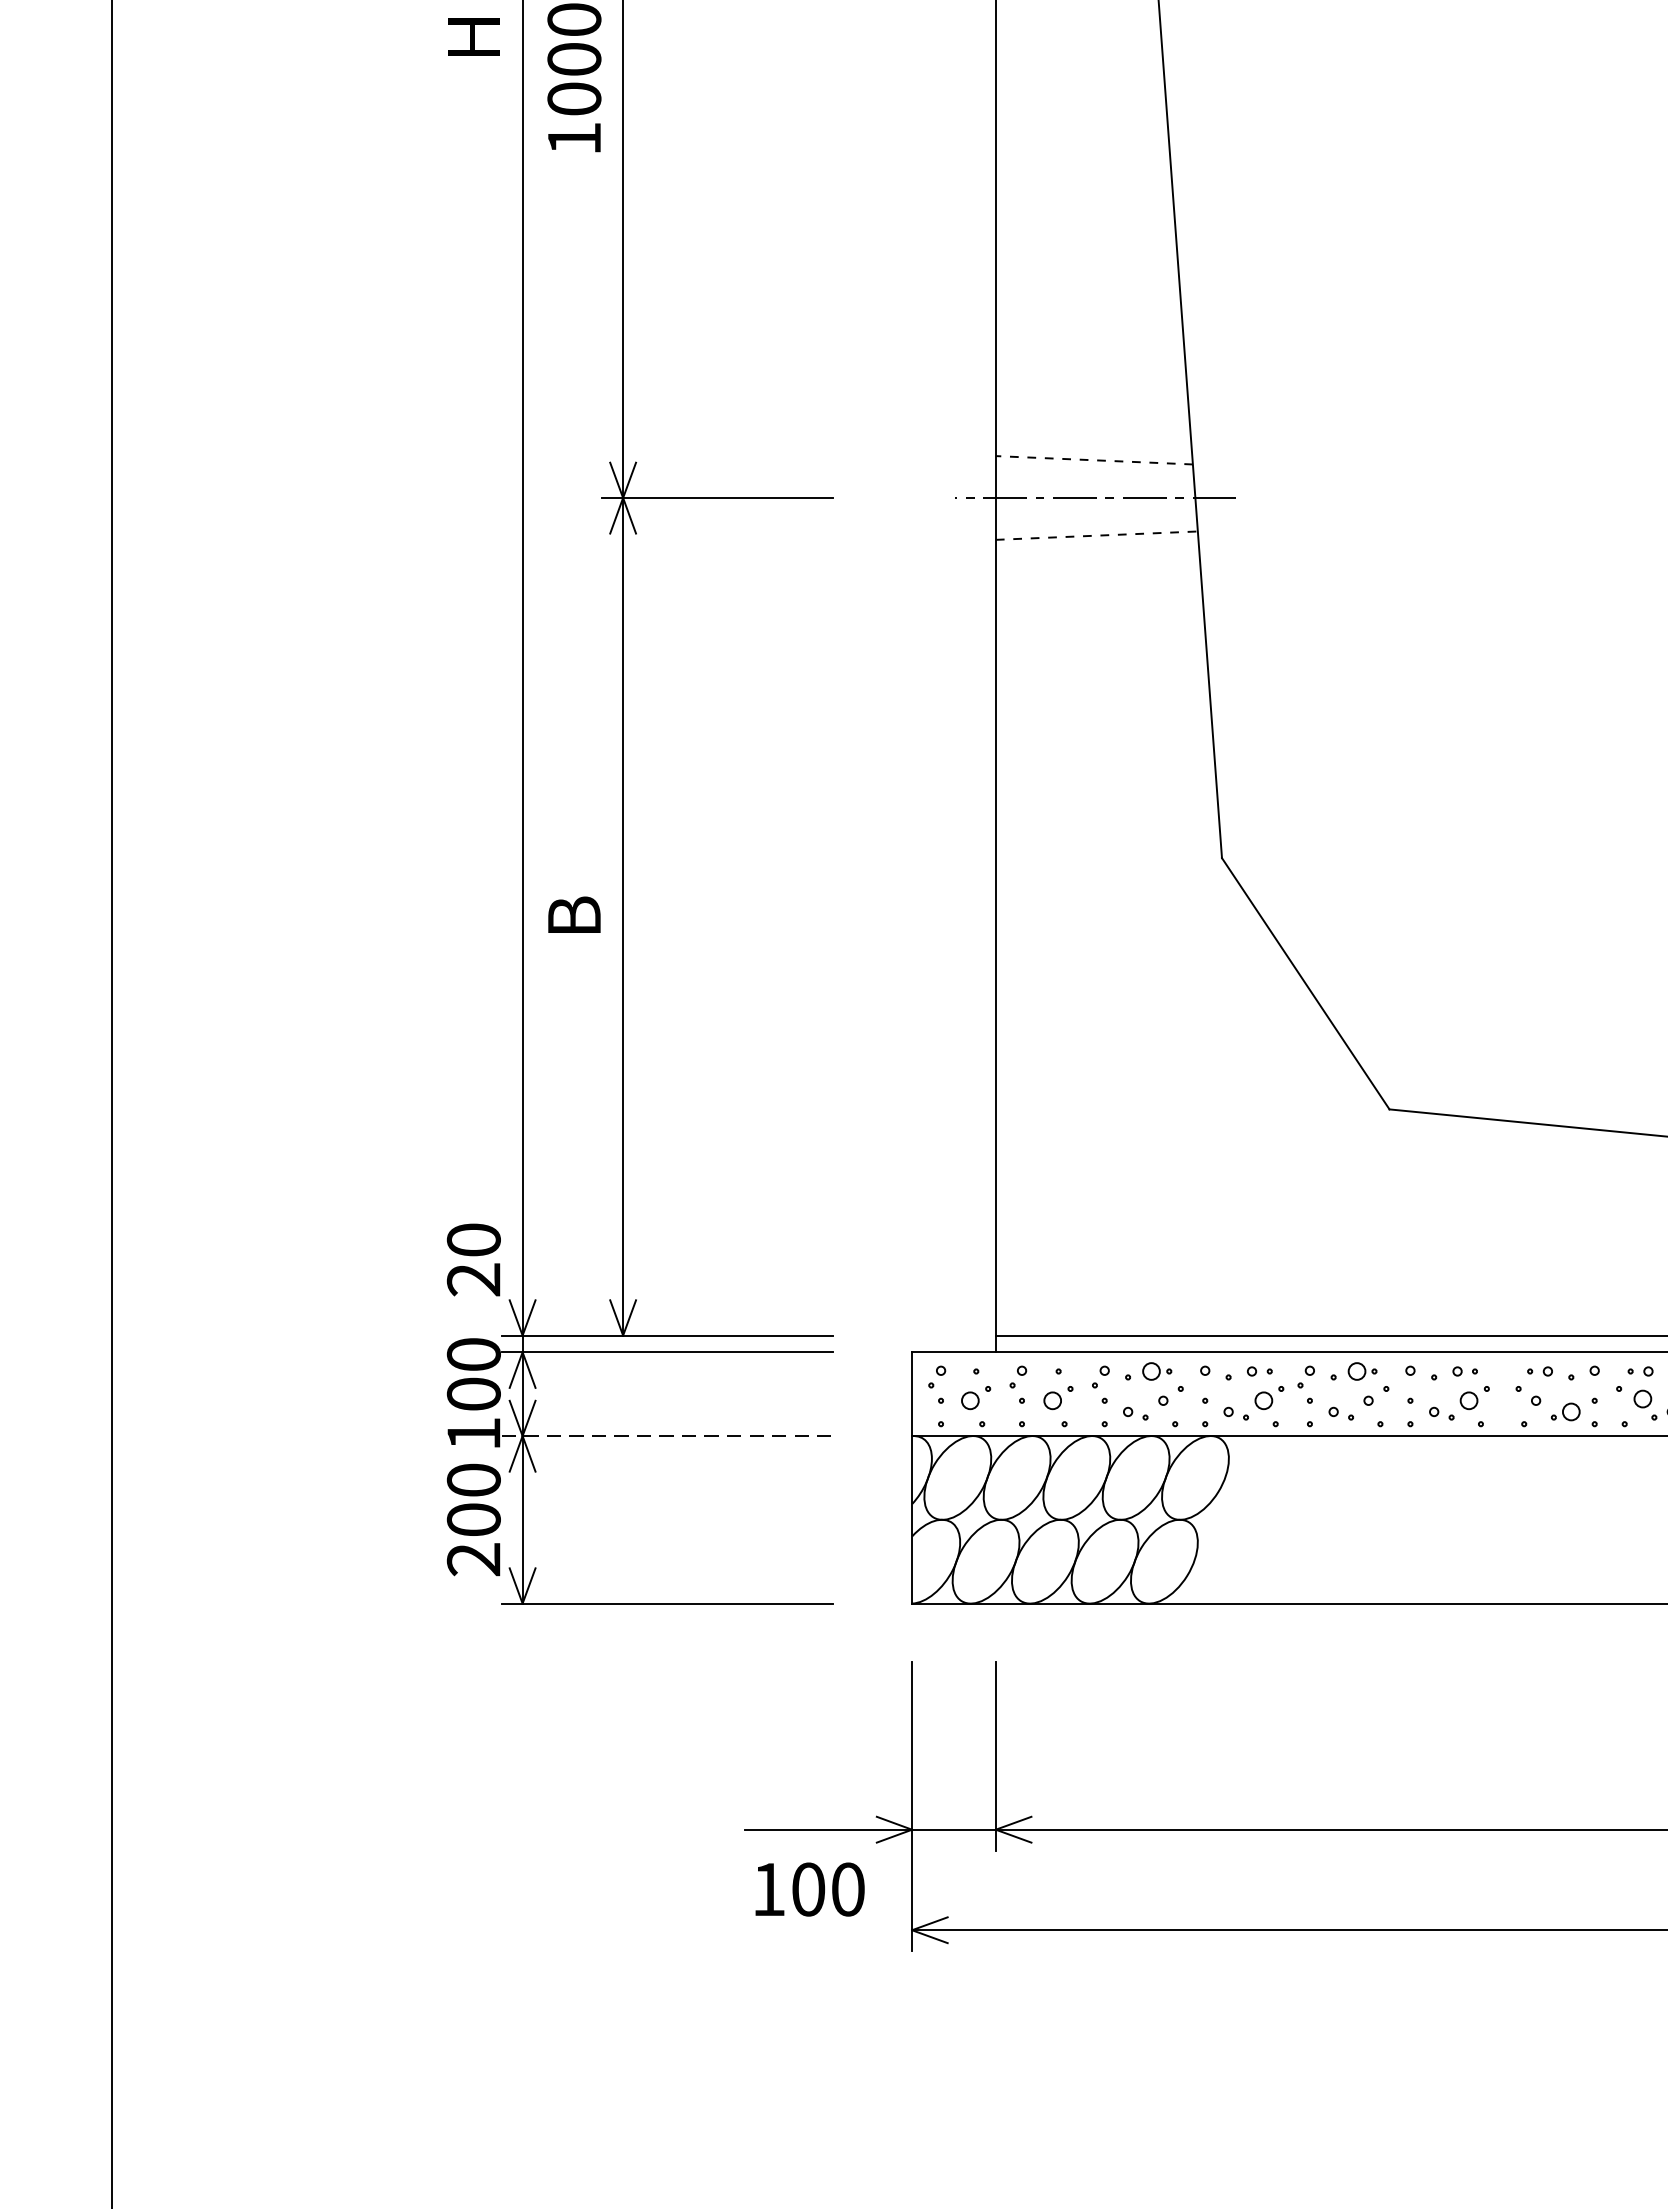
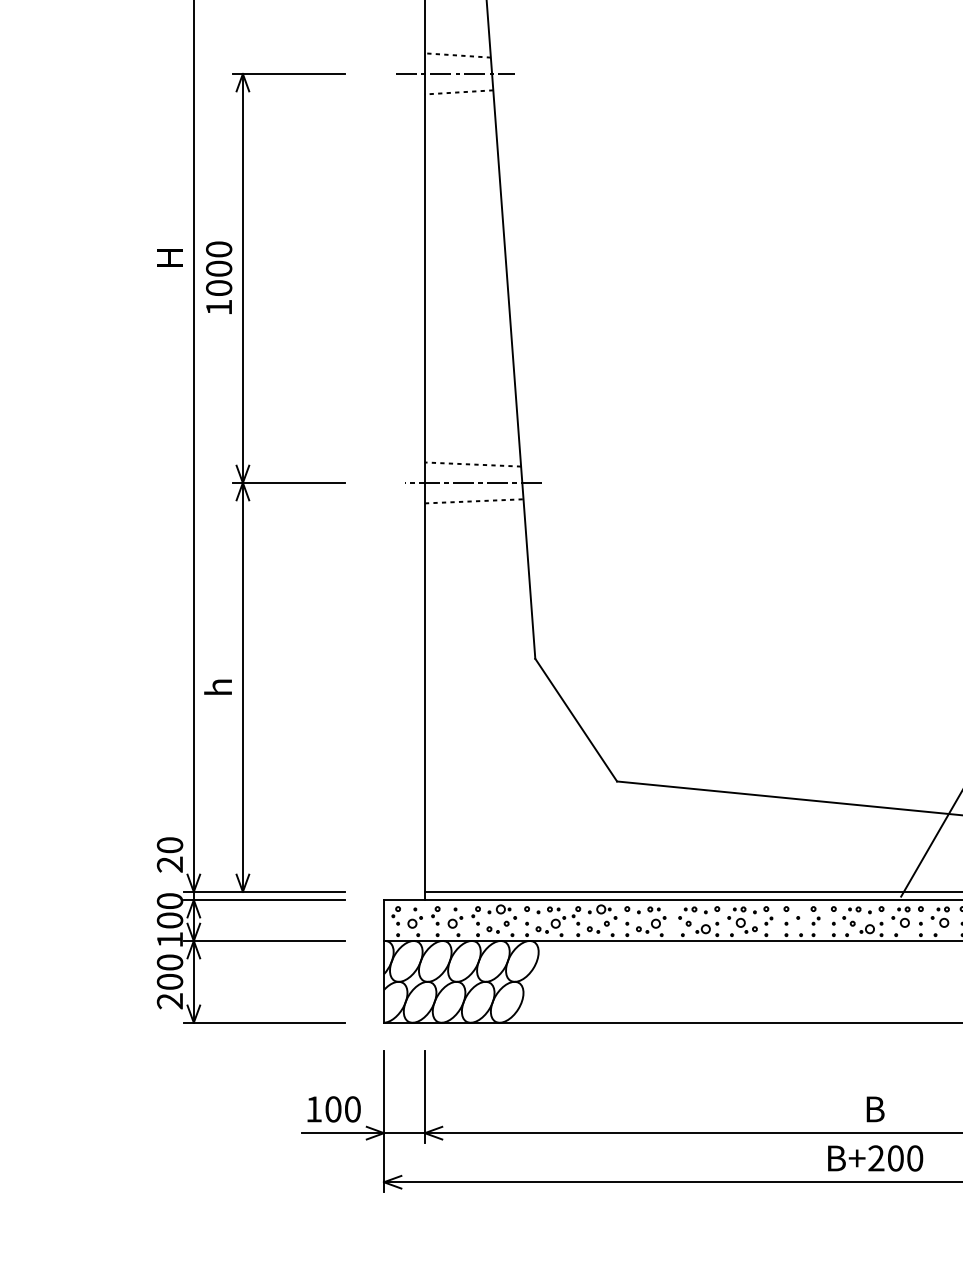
text: (571, 914) -> (217, 686), B -> h
line: (667, 1435) -> (264, 940), dashed -> solid
text: (808, 1889) -> (333, 1109), moved

